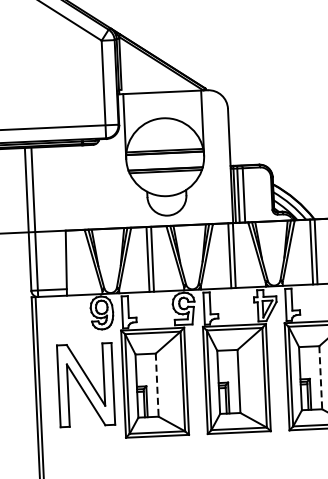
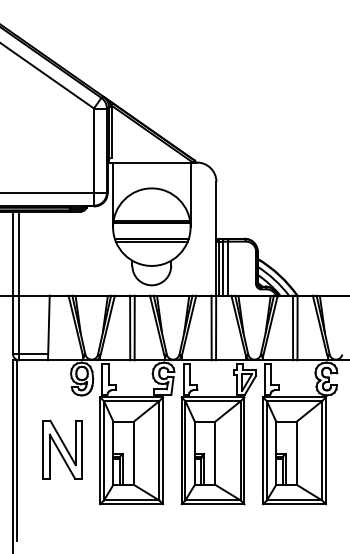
line: (320, 377) -> (296, 453), dashed -> solid
part: (85, 384) -> (62, 449), size x0.71
line: (157, 385) -> (133, 453), dashed -> solid

